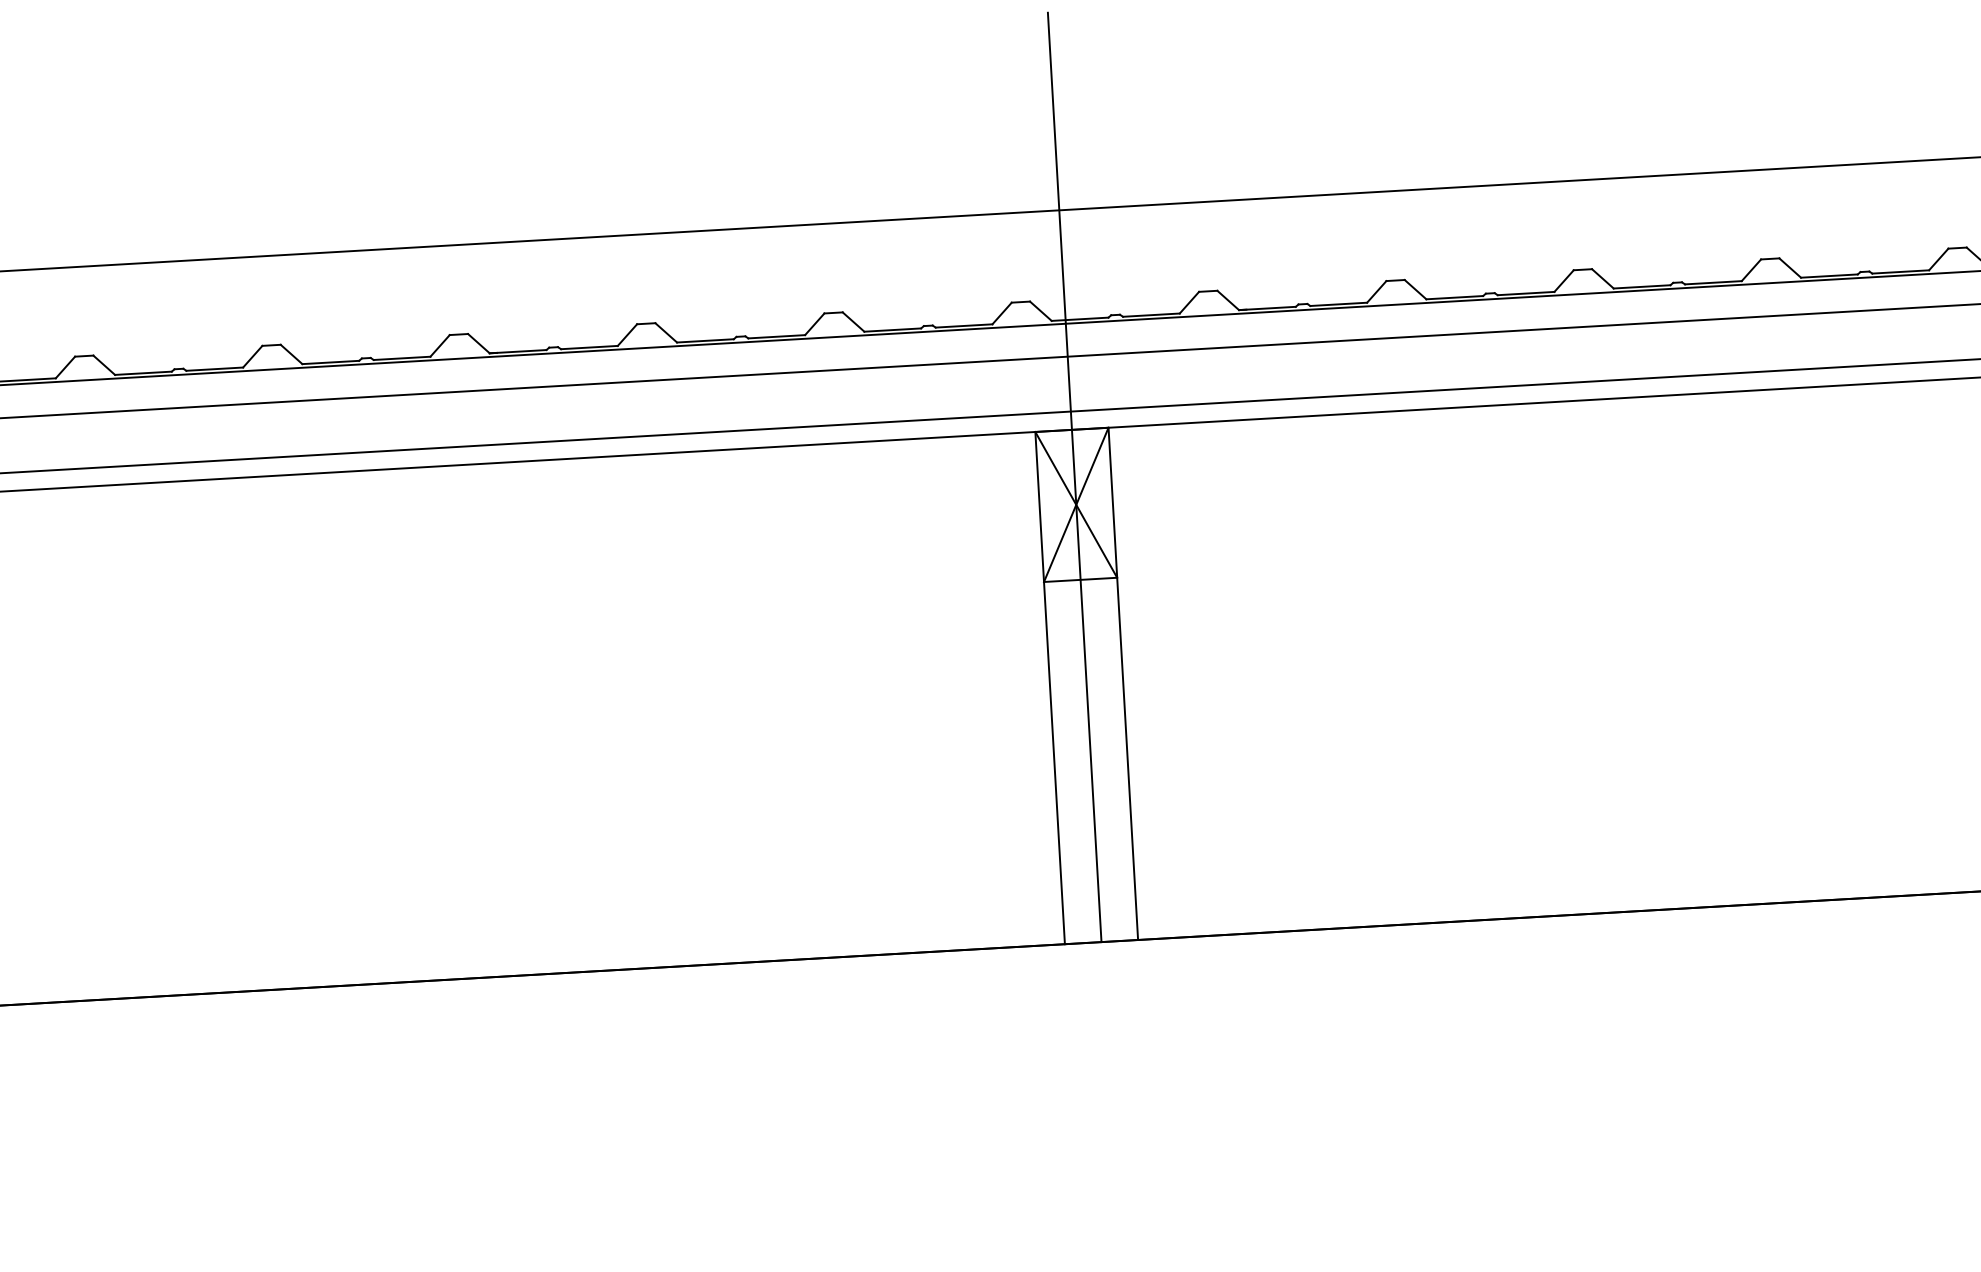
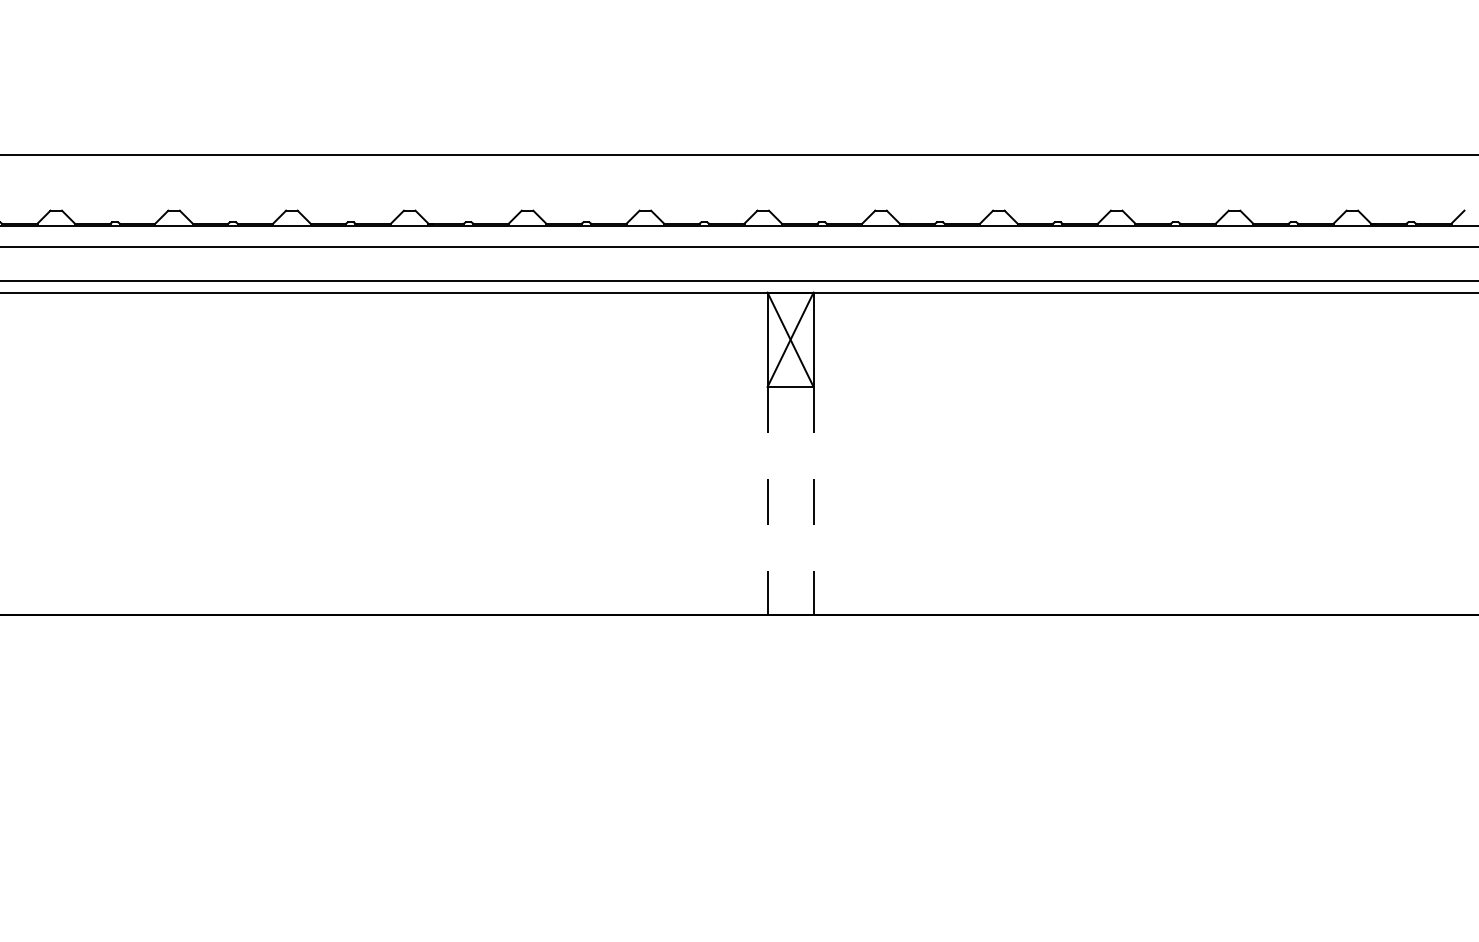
line: (1074, 477) -> (790, 322), removed
line: (1127, 758) -> (813, 500), solid -> dashed
line: (1054, 762) -> (767, 500), solid -> dashed

